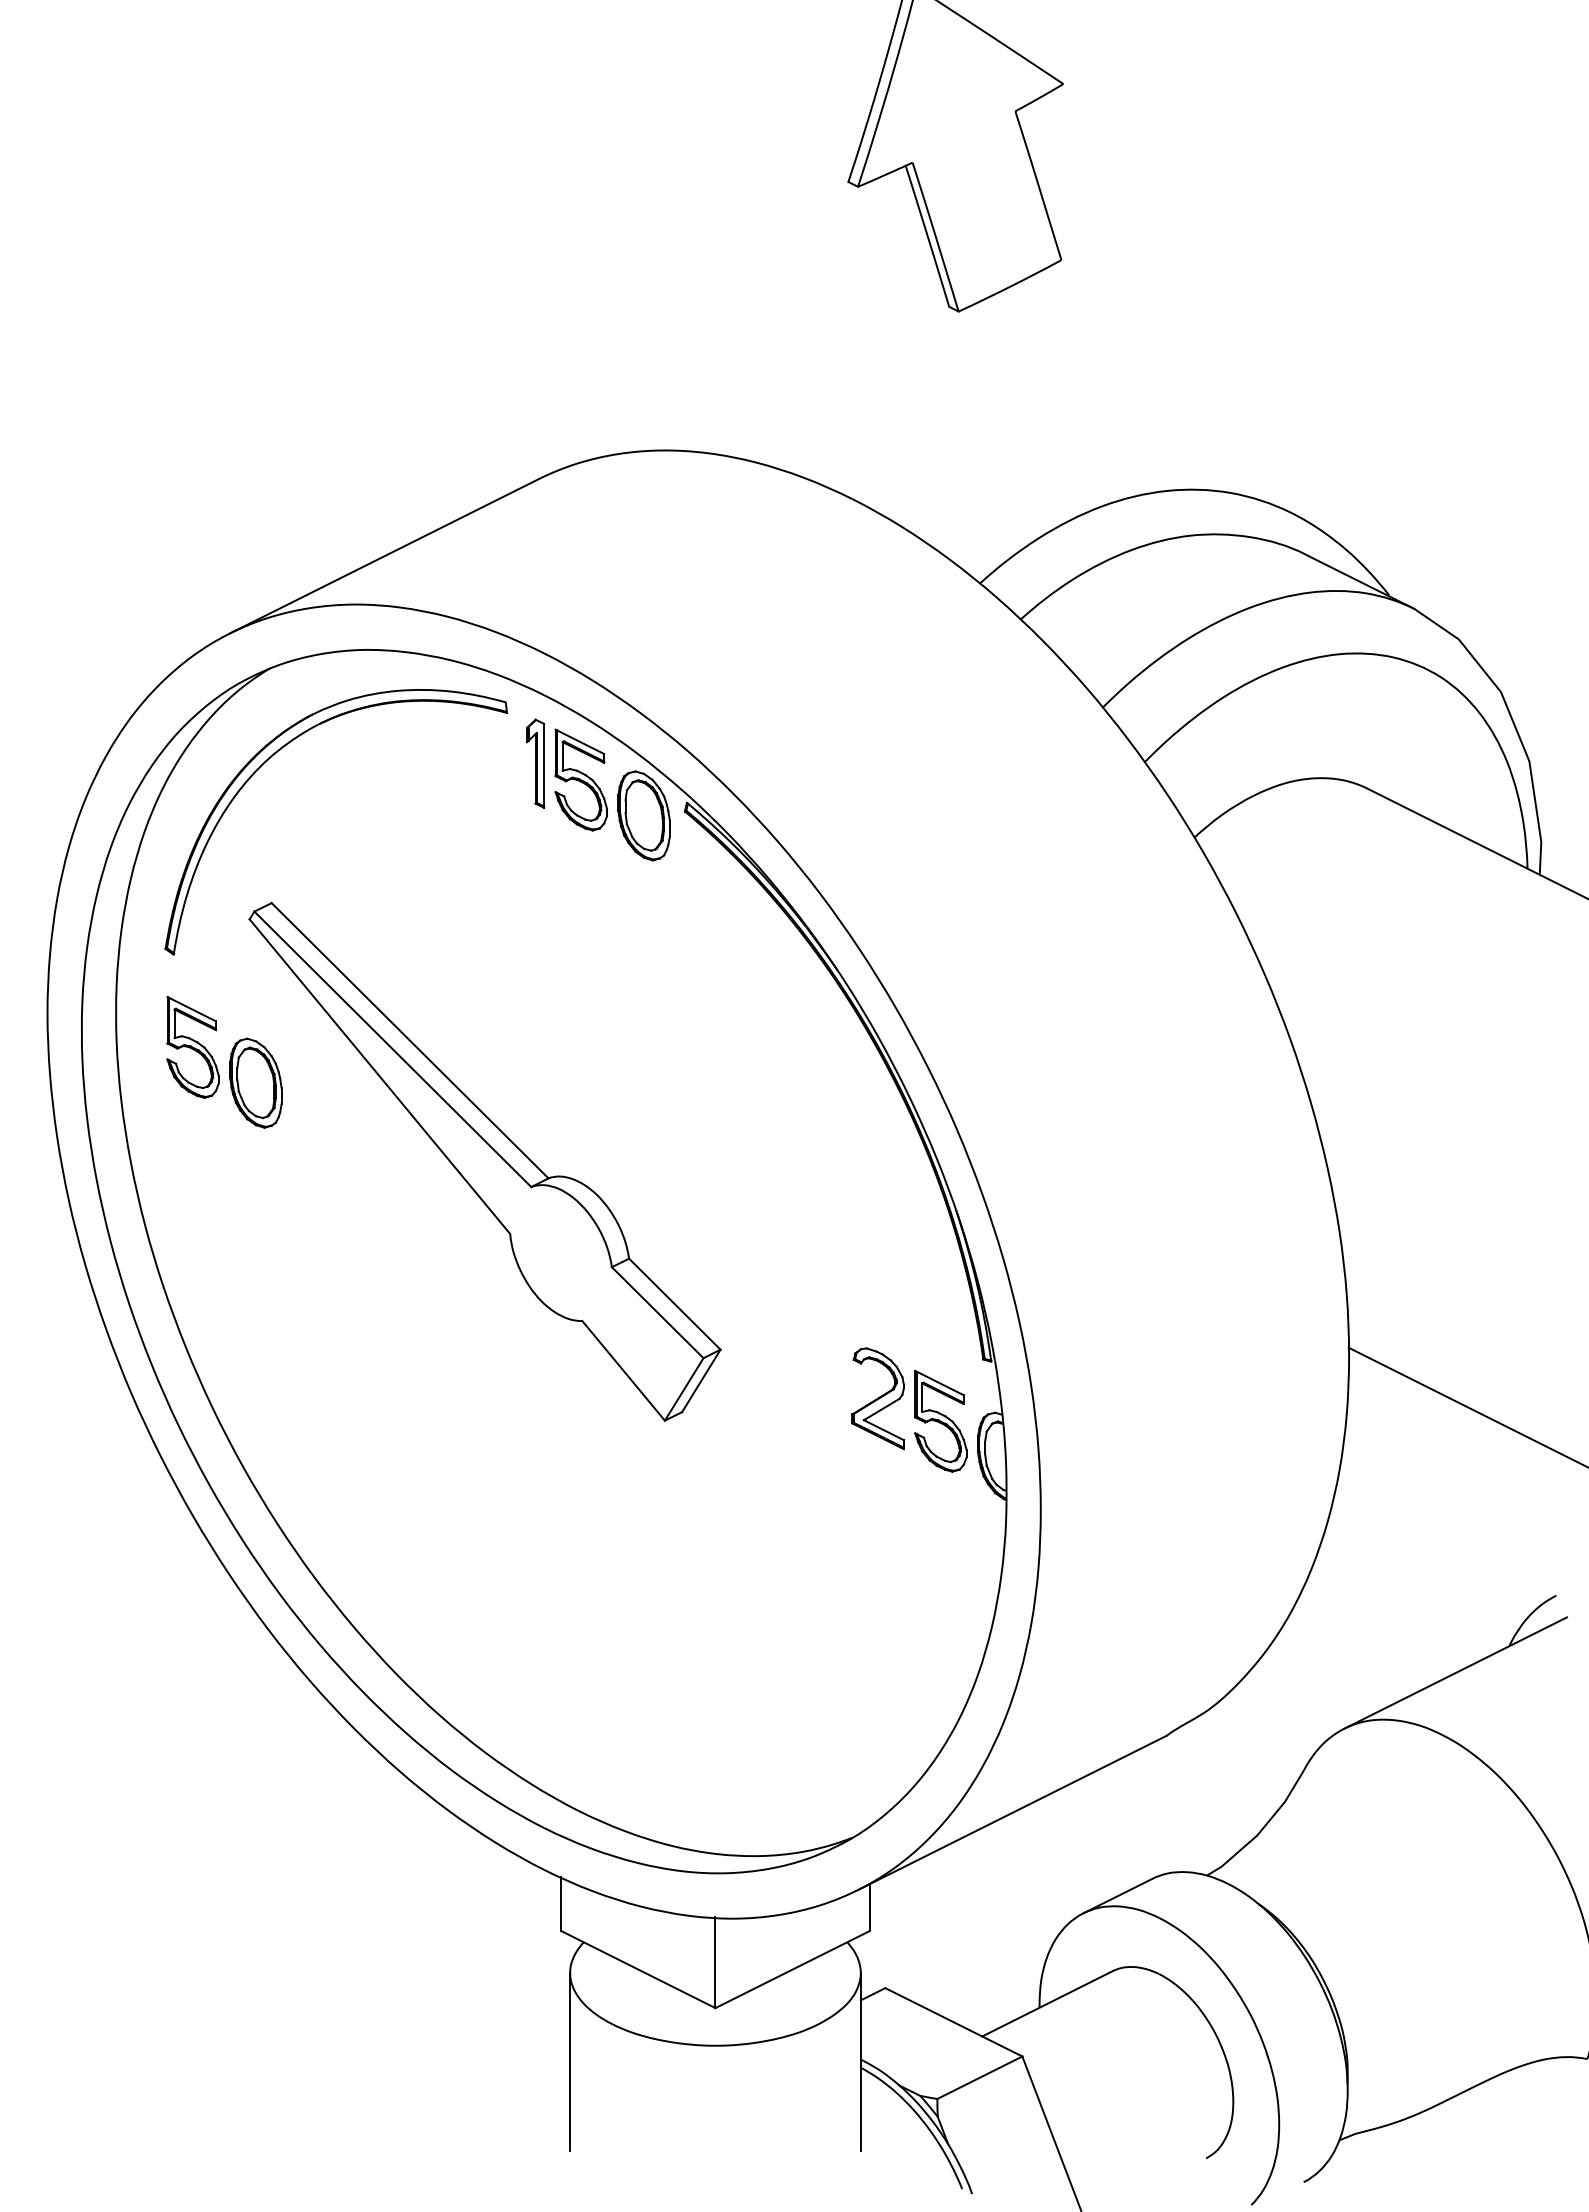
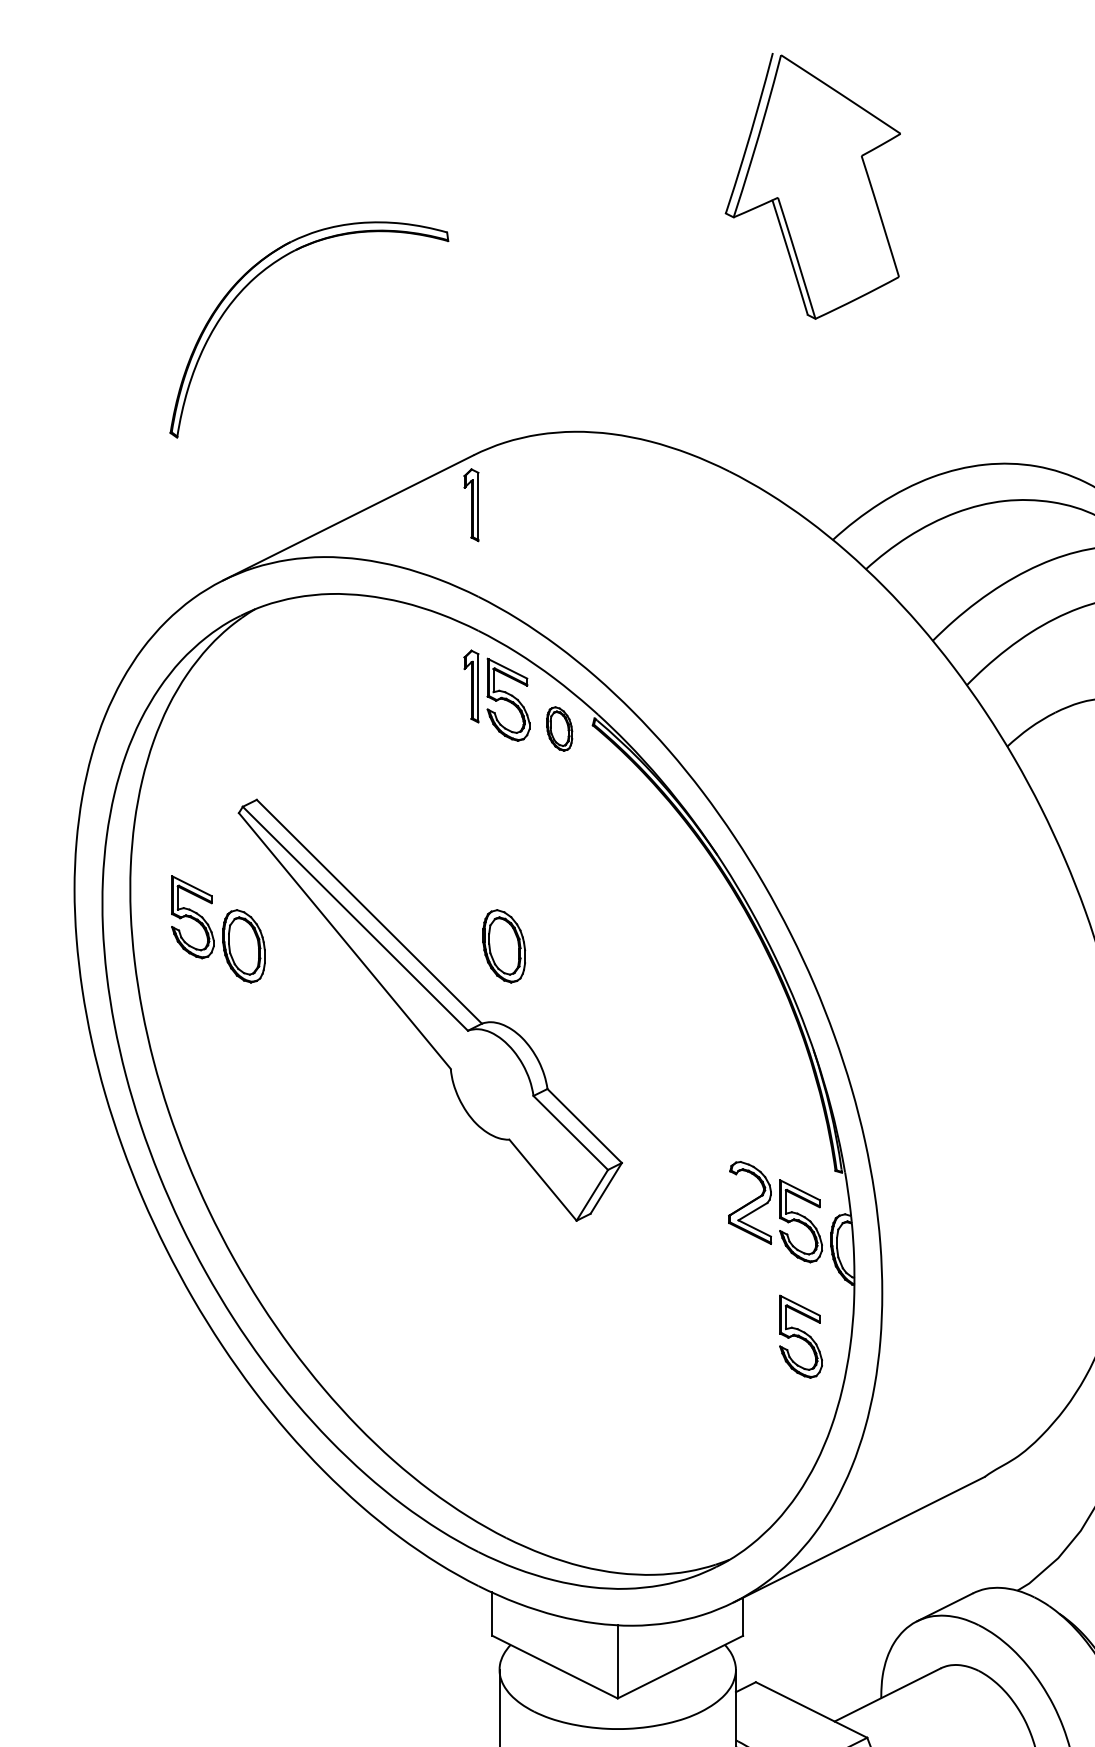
part: (535, 540) -> (471, 504), added
part: (280, 750) -> (264, 271), moved
part: (643, 815) -> (559, 728), size x0.6
part: (575, 1082) -> (503, 945), added
part: (940, 1563) -> (800, 1336), added

